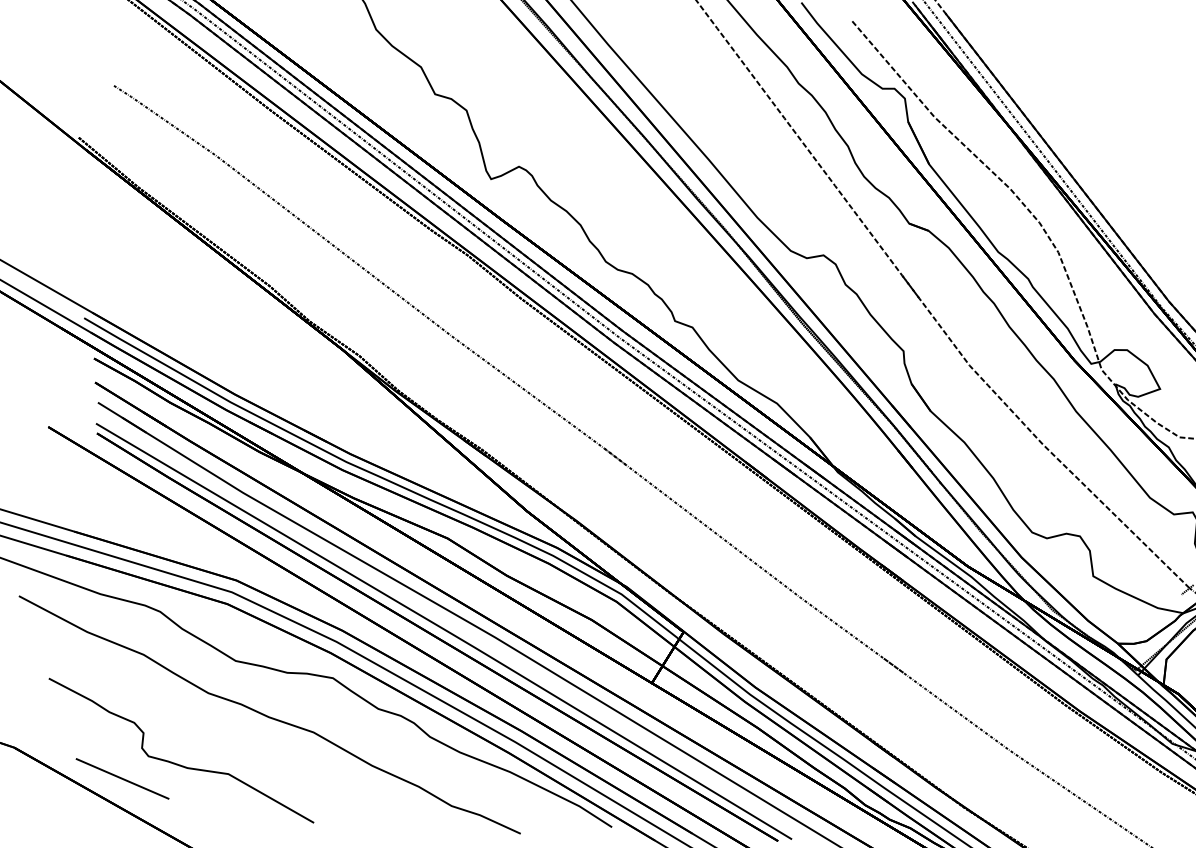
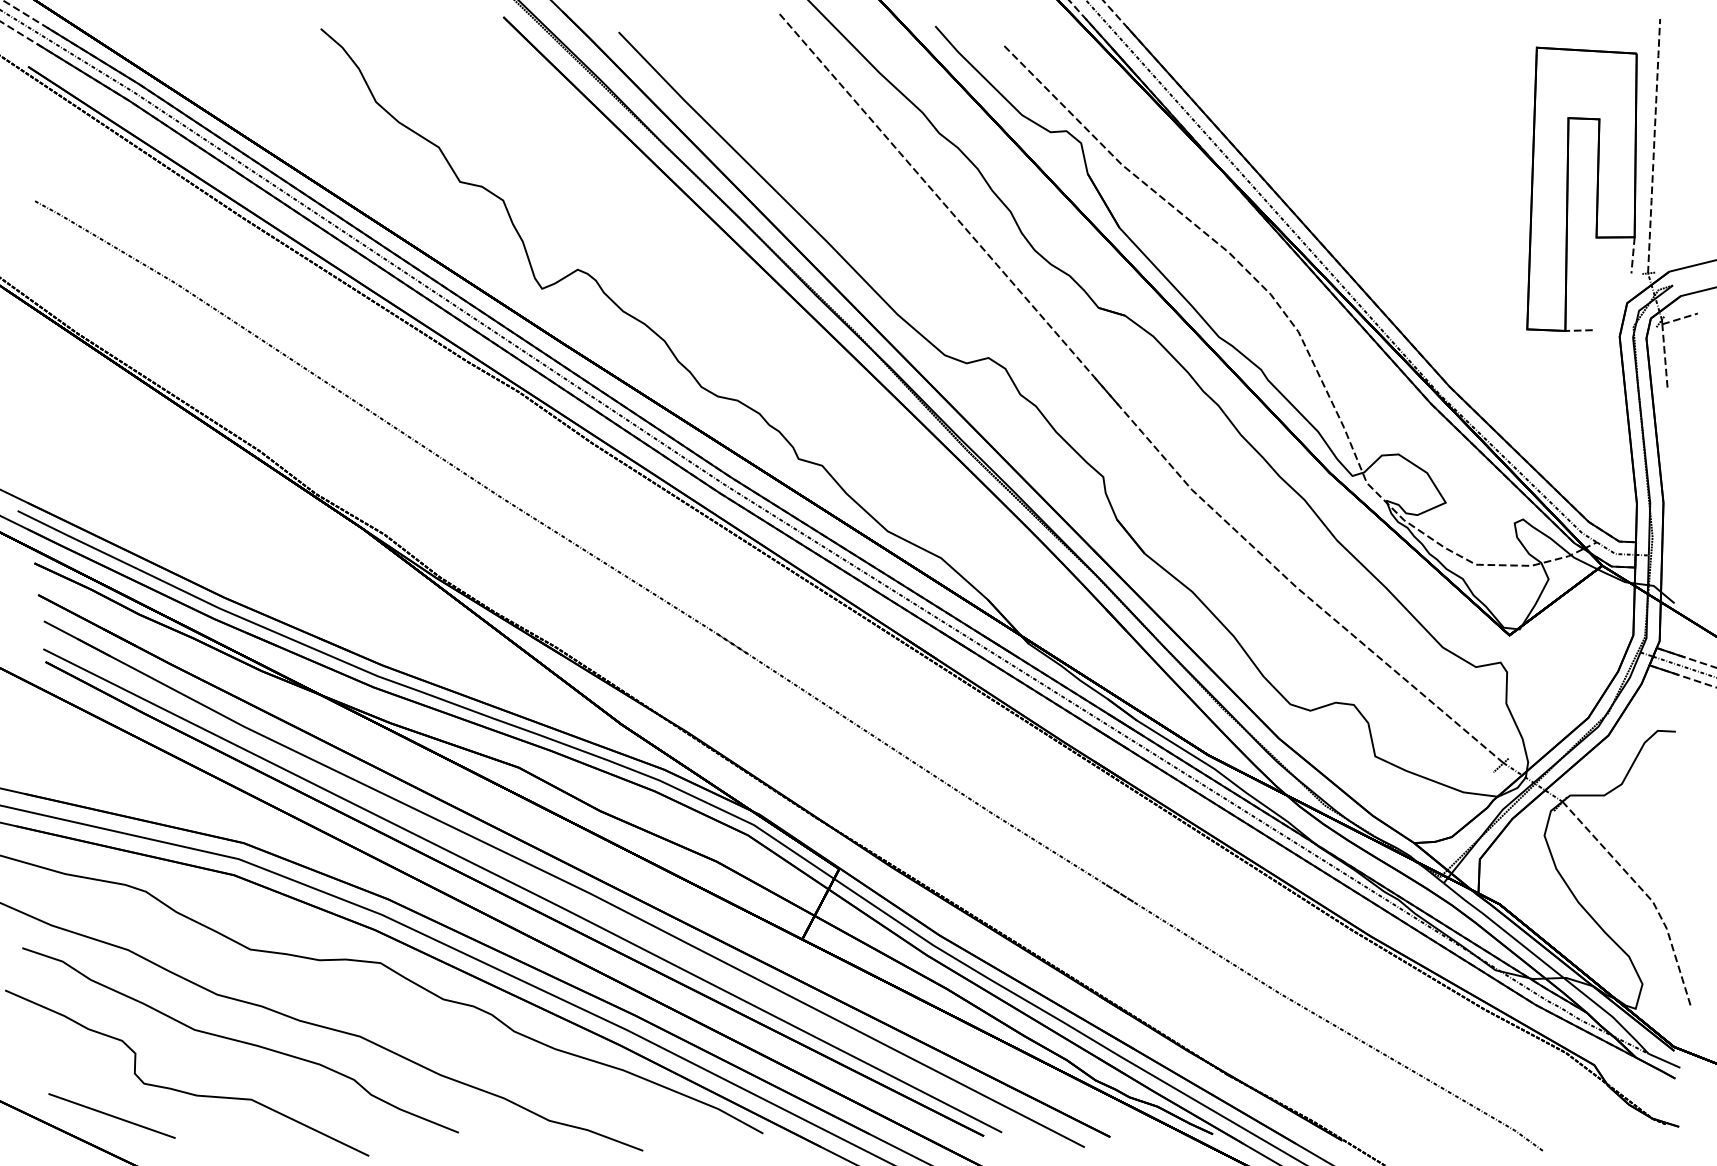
curve: (223, 728) -> (240, 1040), added

